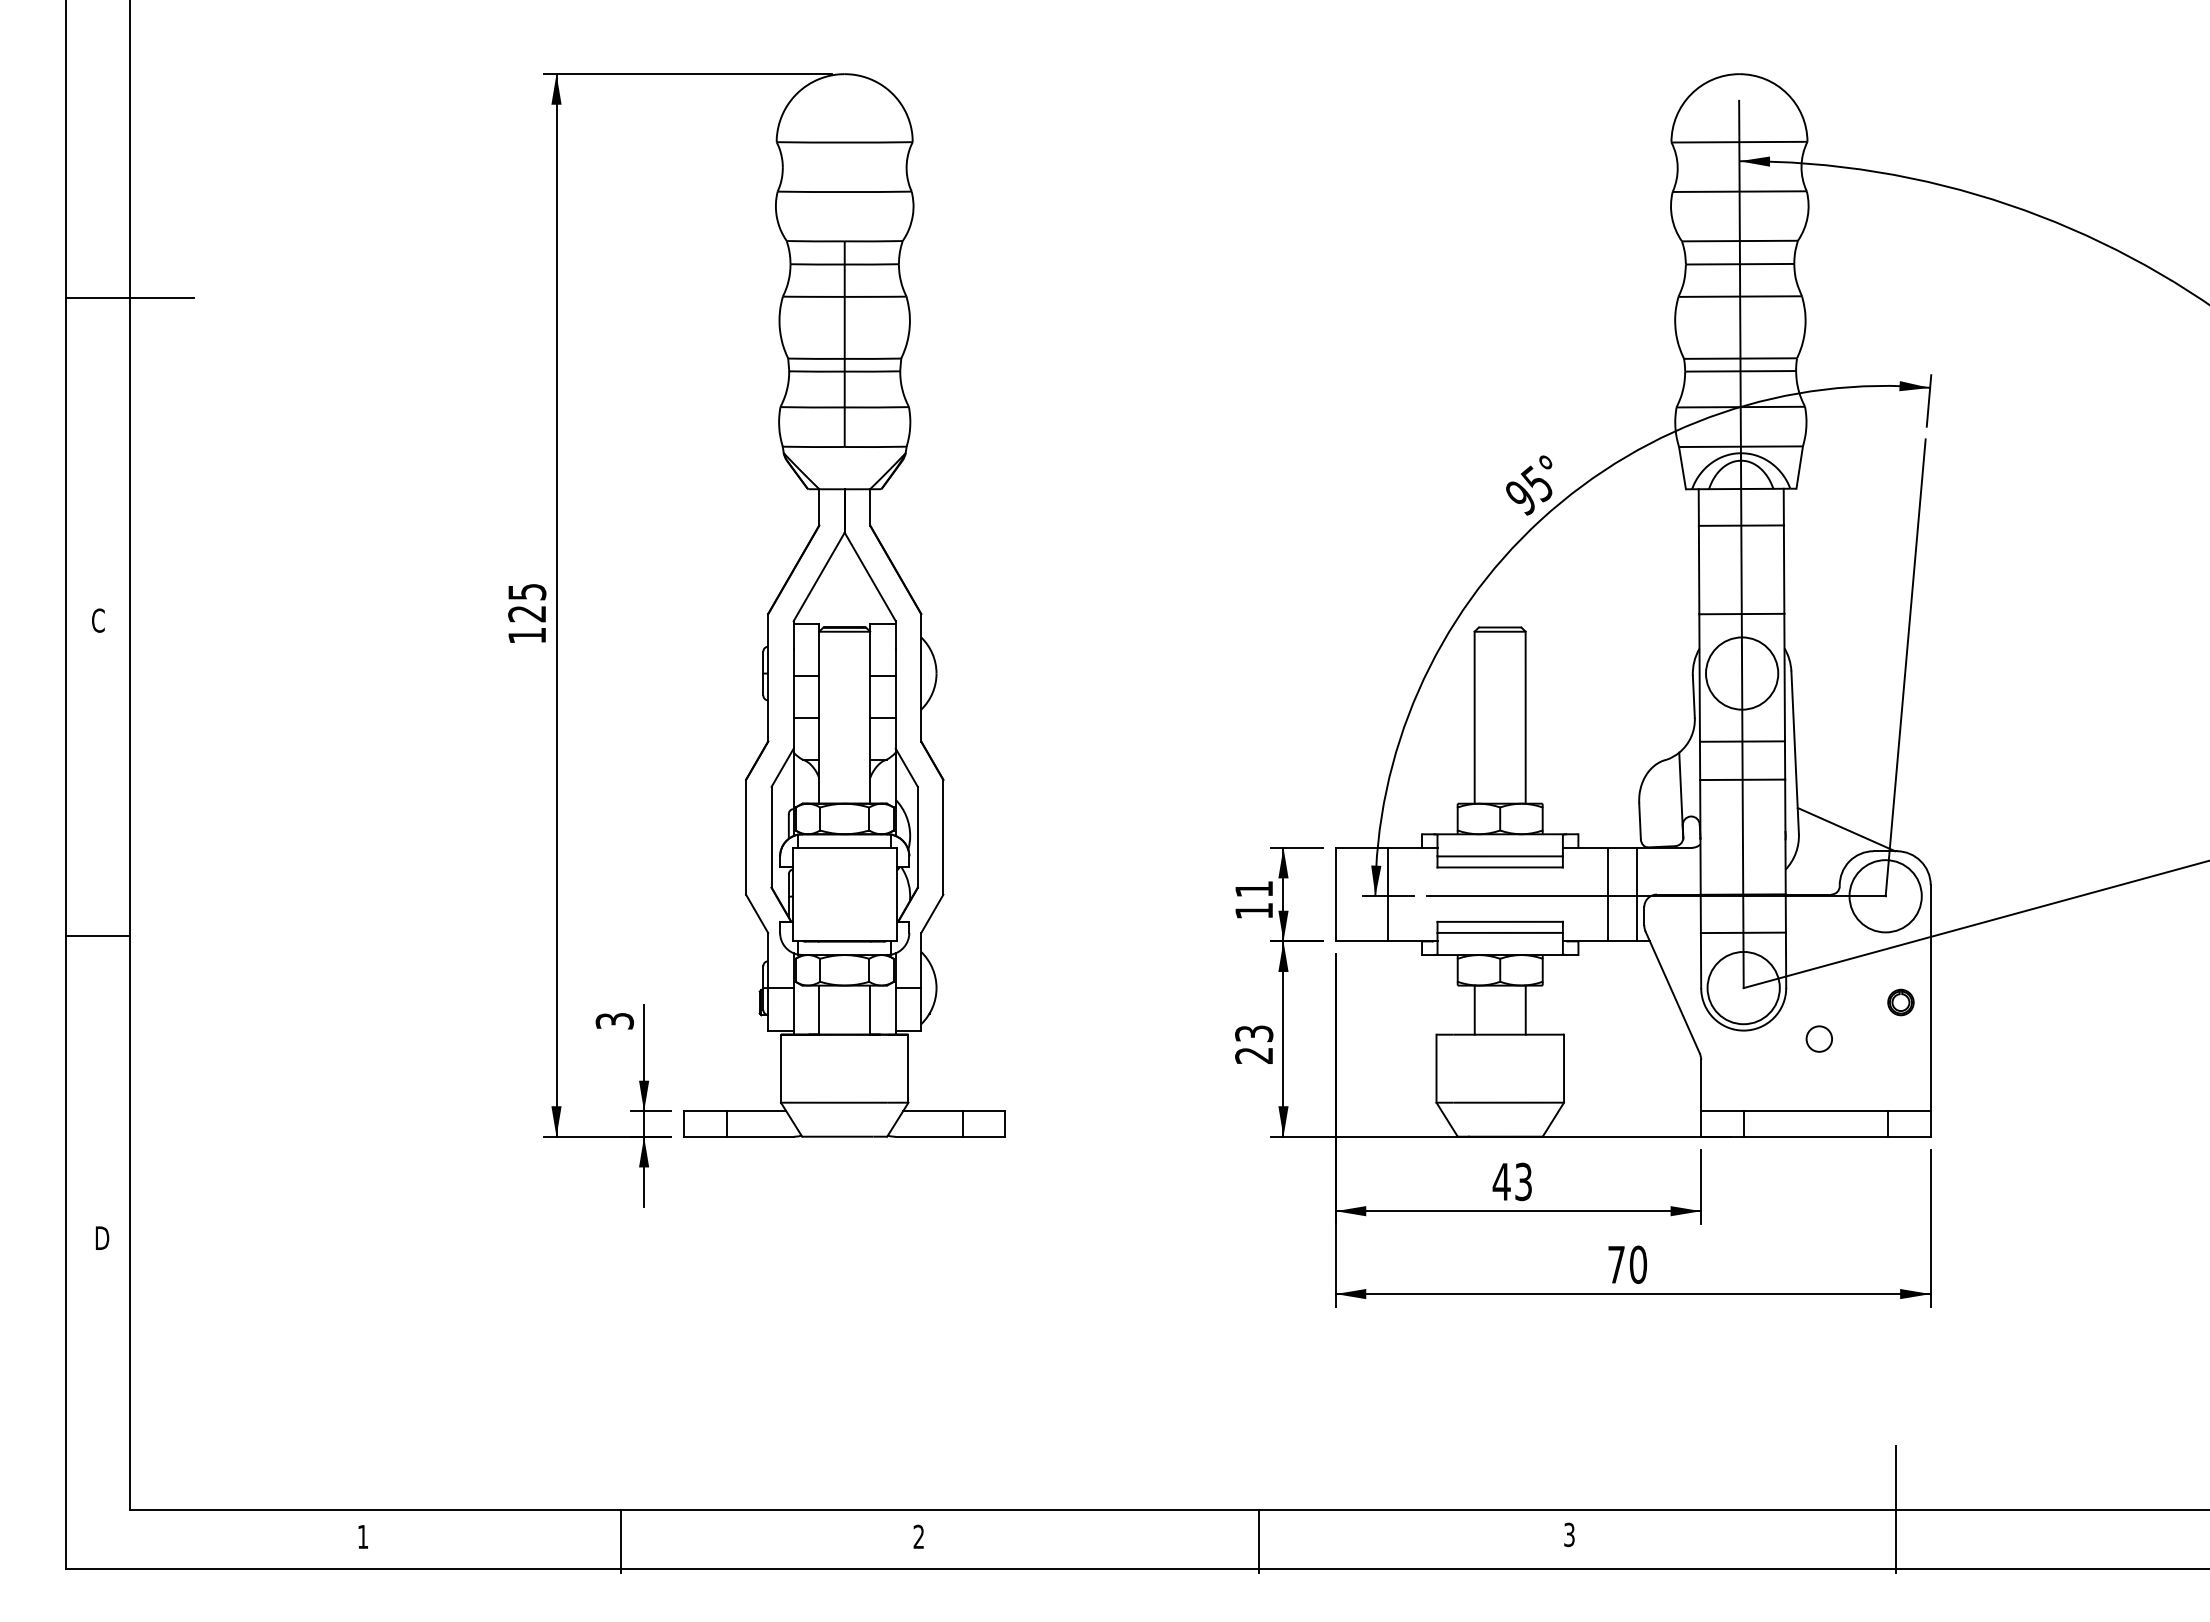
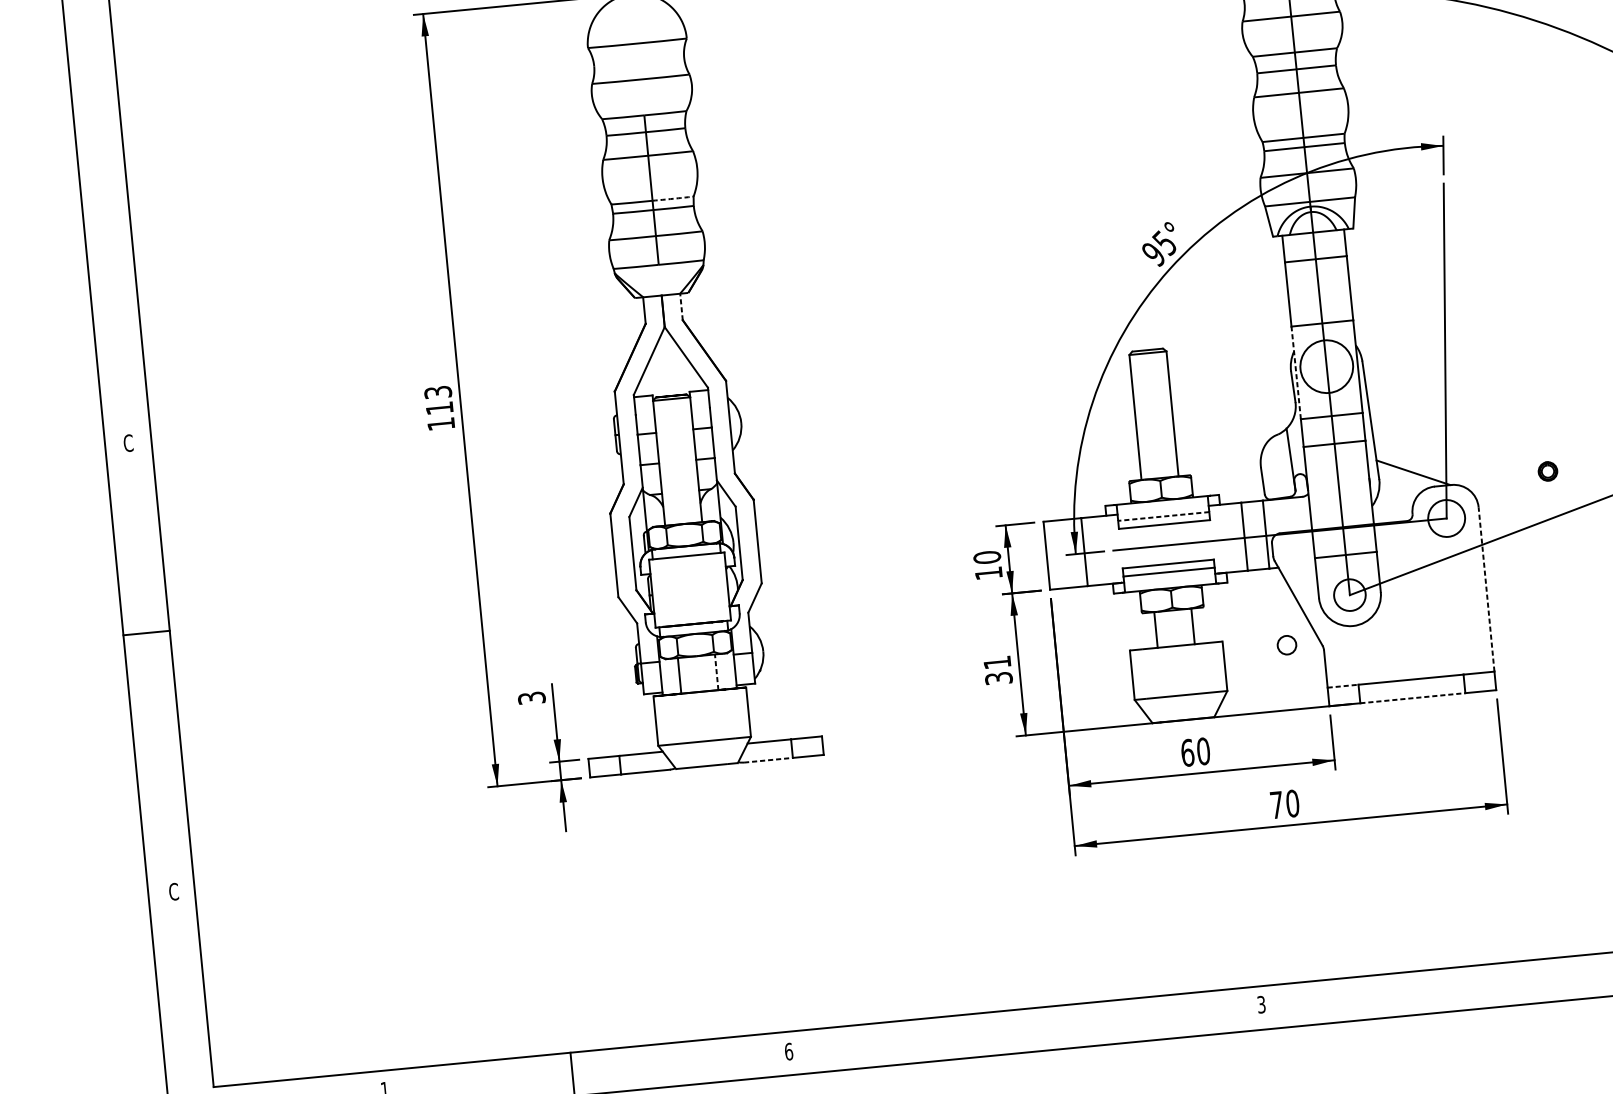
line: (129, 298) -> (128, 206), removed
arc: (872, 358) -> (672, 198), solid -> dashed
line: (870, 507) -> (681, 306), solid -> dashed
text: (526, 603) -> (438, 400), 125 -> 113
line: (1699, 678) -> (1296, 373), solid -> dashed
line: (1500, 856) -> (1163, 516), solid -> dashed
text: (1254, 888) -> (987, 557), 11 -> 10
circle: (1885, 896) -> (1446, 518), size x0.7
line: (98, 935) -> (146, 632), moved
circle: (1743, 987) -> (1349, 594), size x0.6
line: (1930, 997) -> (1486, 588), solid -> dashed
part: (1900, 1002) -> (1547, 471), moved
line: (870, 1010) -> (716, 672), solid -> dashed
circle: (1818, 1038) -> (1286, 644), moved
text: (1254, 1044) -> (998, 670), 23 -> 31
line: (1722, 1111) -> (1343, 686), solid -> dashed
line: (929, 1136) -> (768, 759), solid -> dashed
line: (1816, 1136) -> (1413, 697), solid -> dashed
text: (1512, 1181) -> (1195, 751), 43 -> 60
text: (102, 1238) -> (174, 891), D -> C
line: (1896, 1509) -> (1497, 963), removed
text: (918, 1536) -> (788, 1051), 2 -> 6
line: (1258, 1541) -> (1036, 1031), removed

